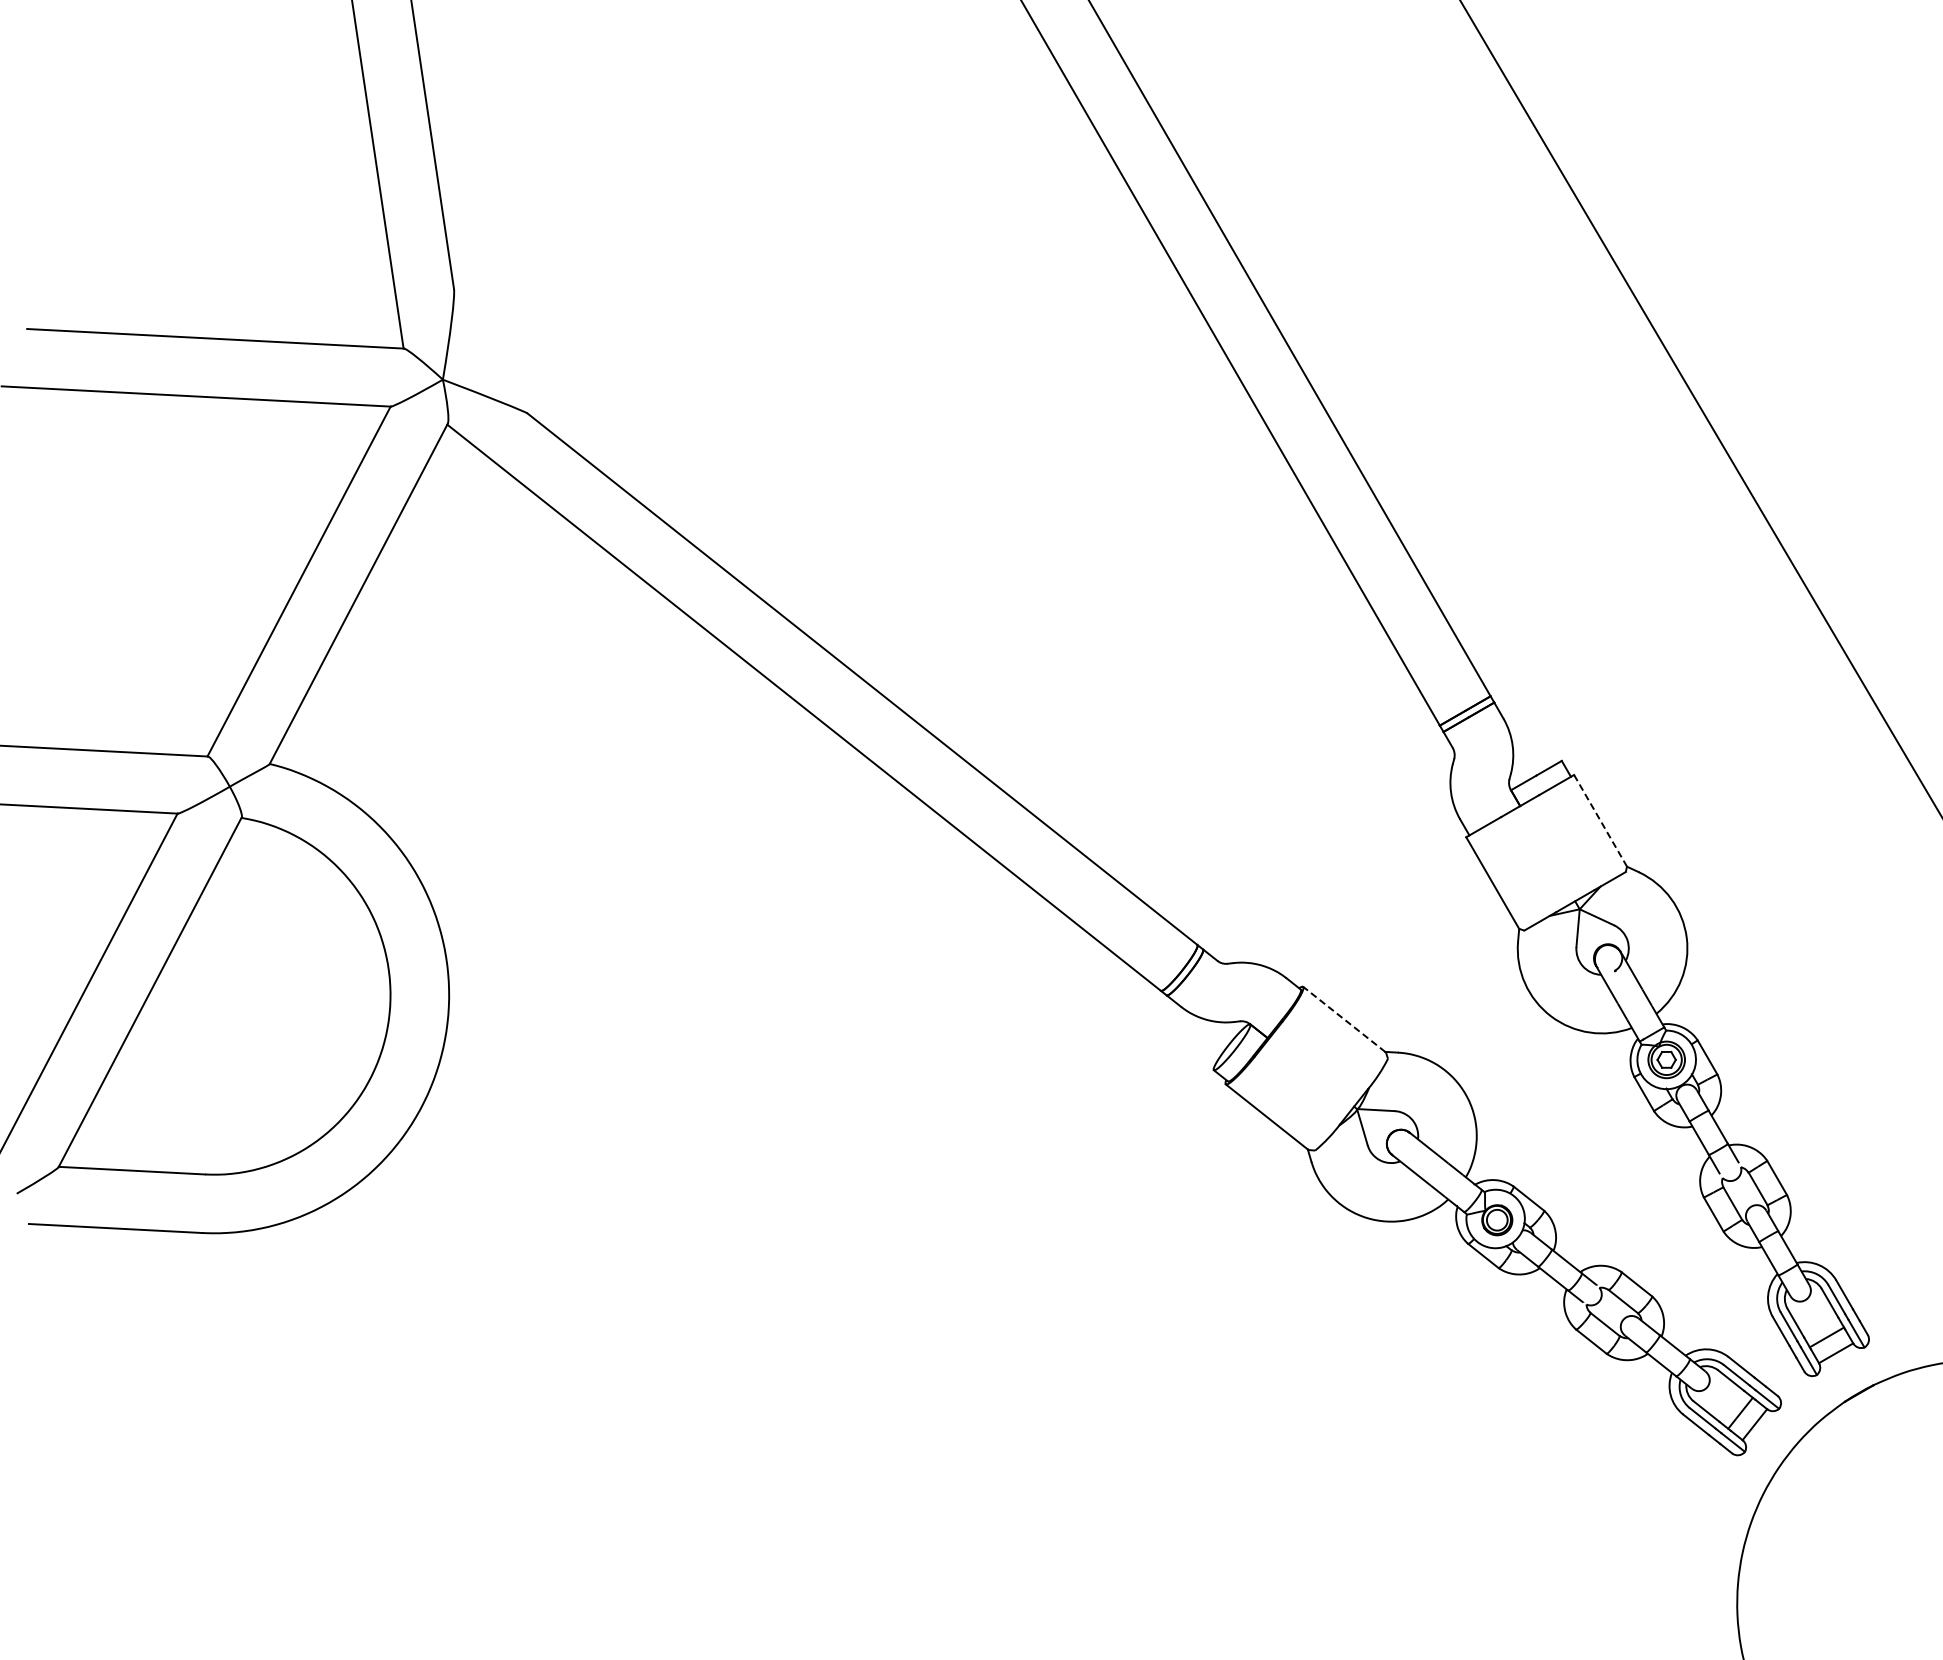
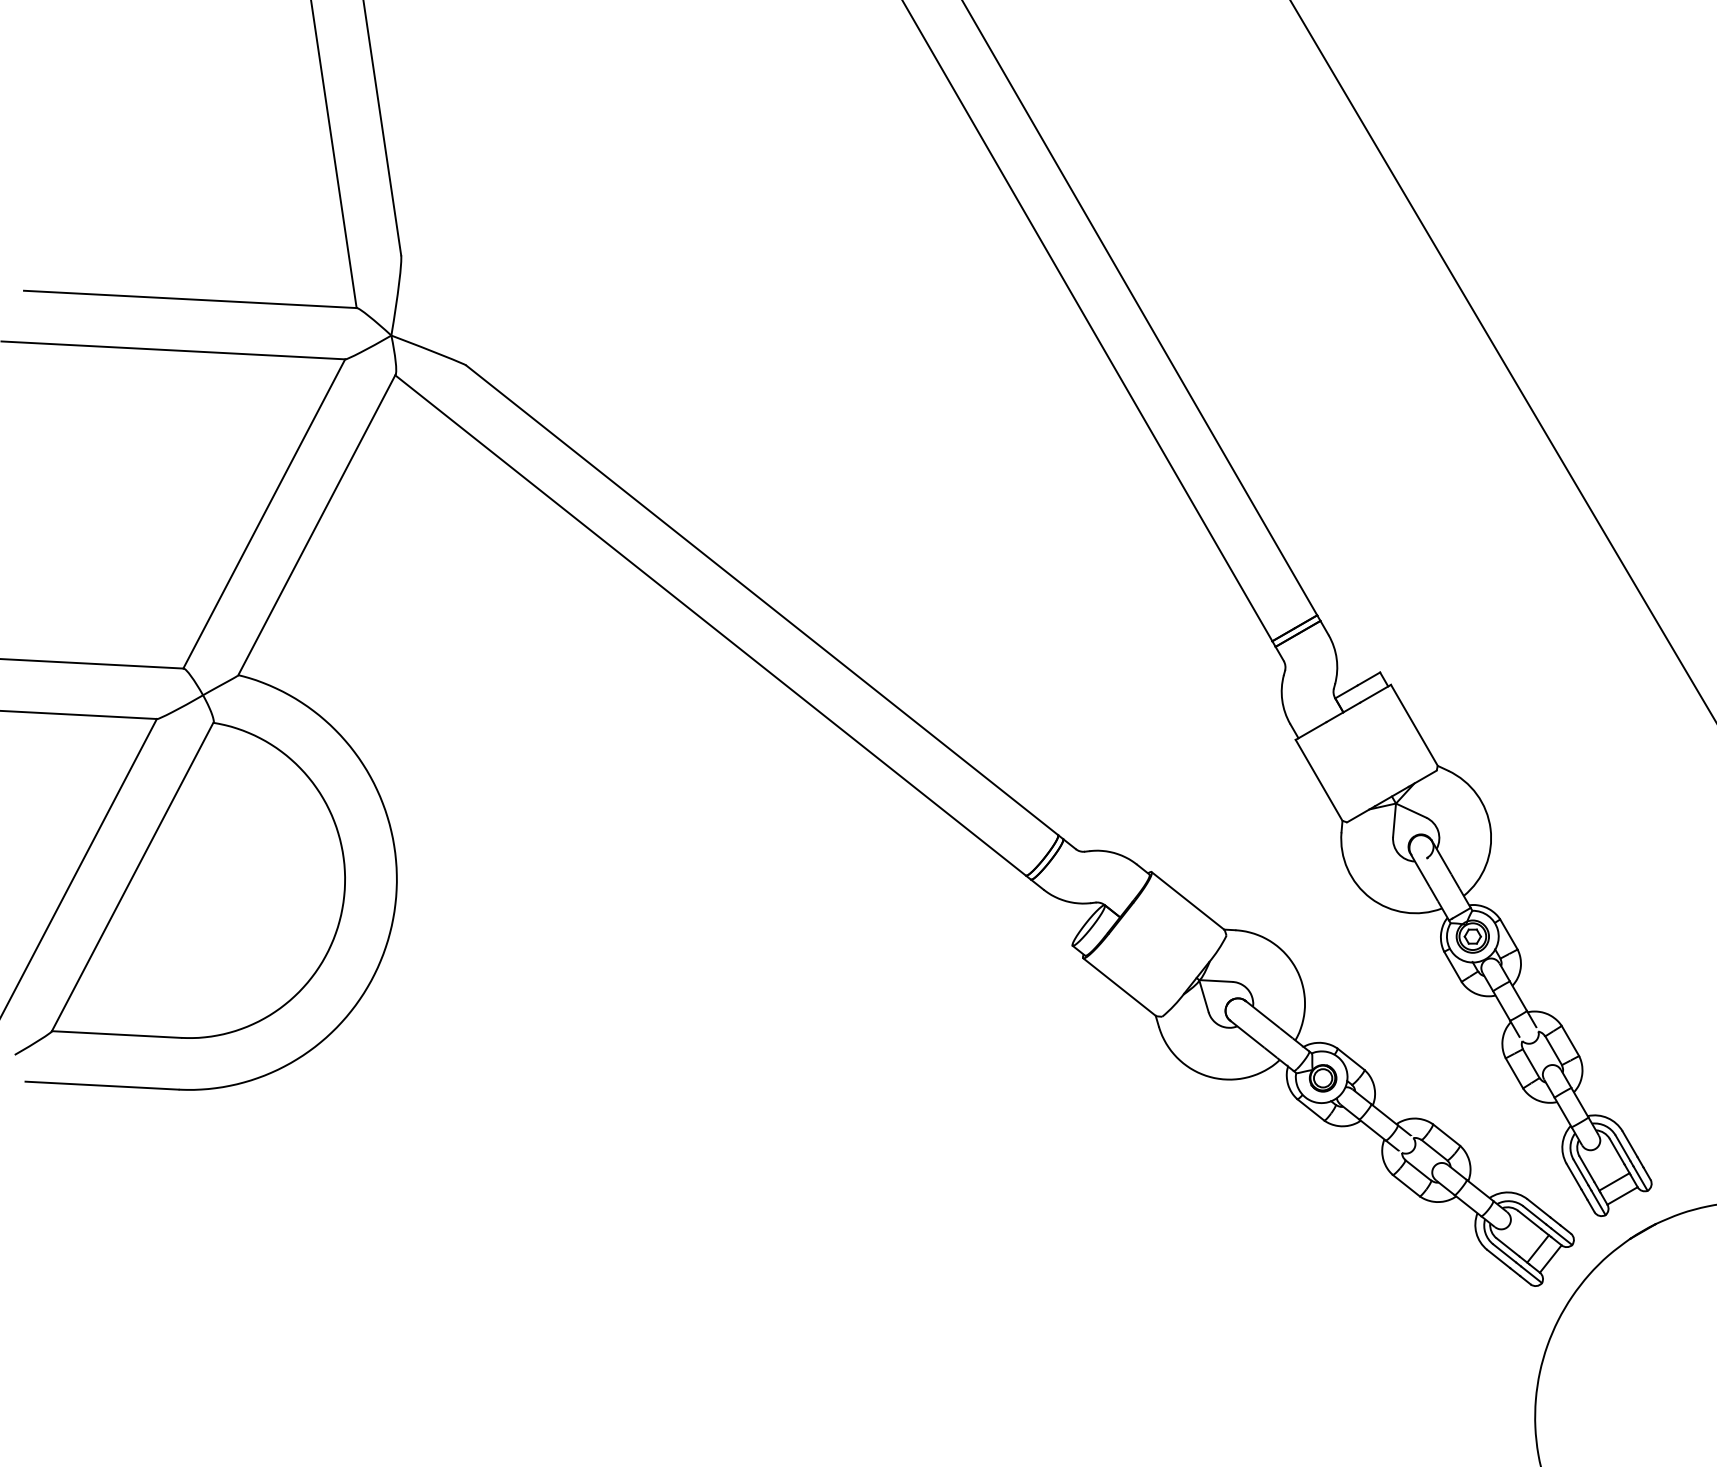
line: (1600, 820) -> (1414, 725), dashed -> solid
line: (1343, 1019) -> (1187, 900), dashed -> solid

